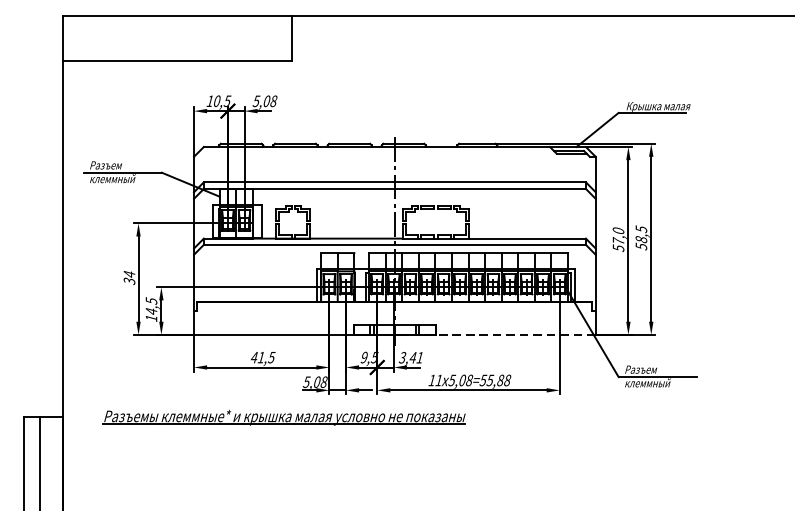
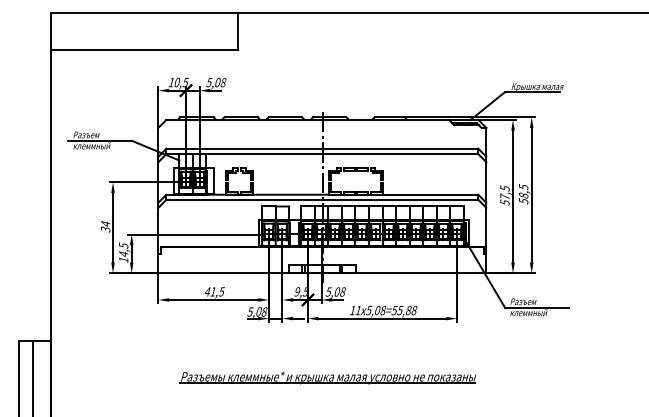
text: (617, 231) -> (504, 188), 57,0 -> 57,5
line: (515, 335) -> (420, 273), dashed -> solid
text: (412, 357) -> (336, 291), 3,41 -> 5,08
part: (283, 417) -> (327, 377), moved

